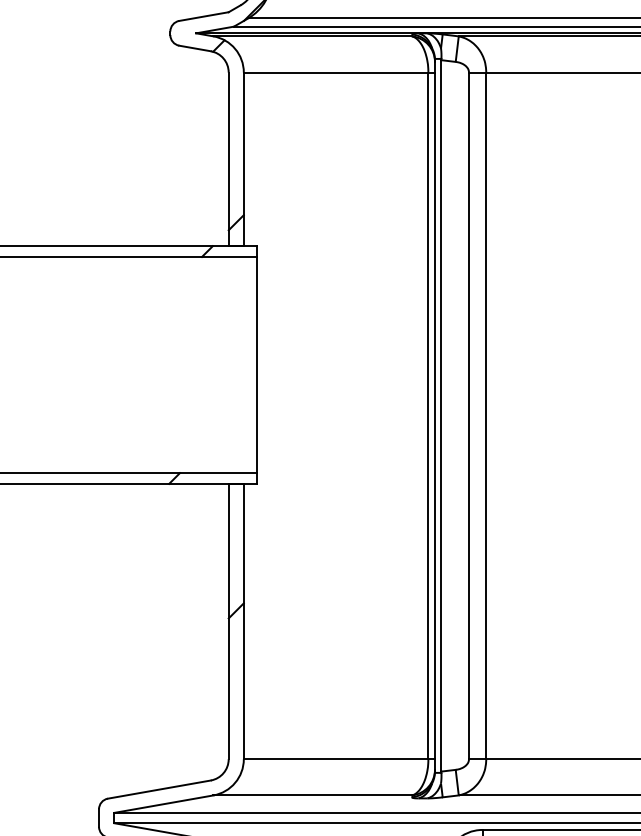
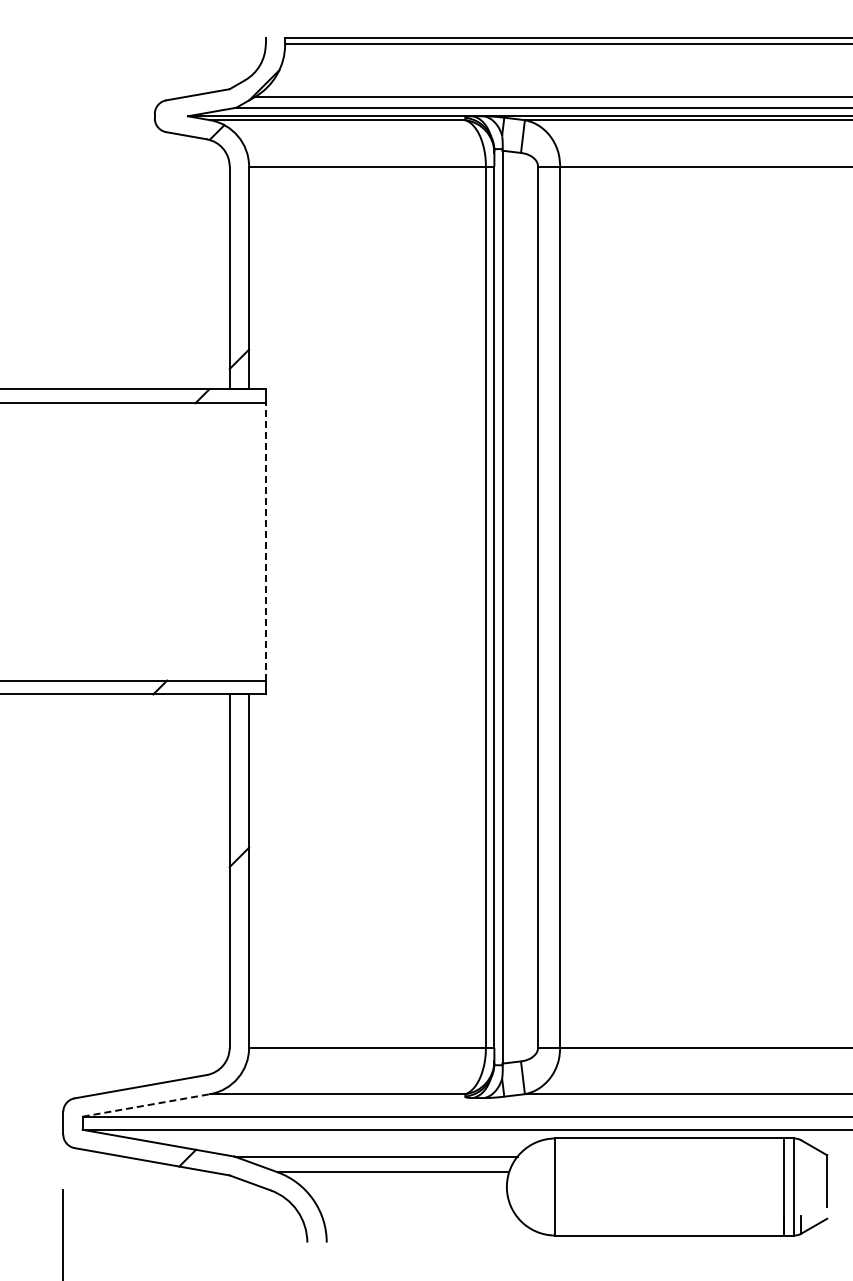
line: (256, 364) -> (265, 541), solid -> dashed
line: (163, 804) -> (146, 1105), solid -> dashed

